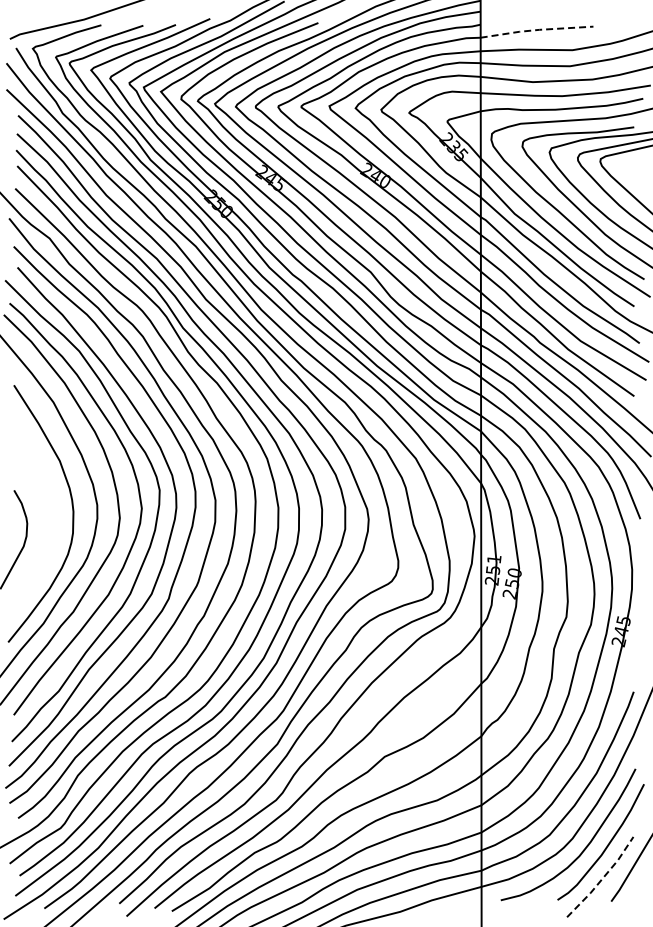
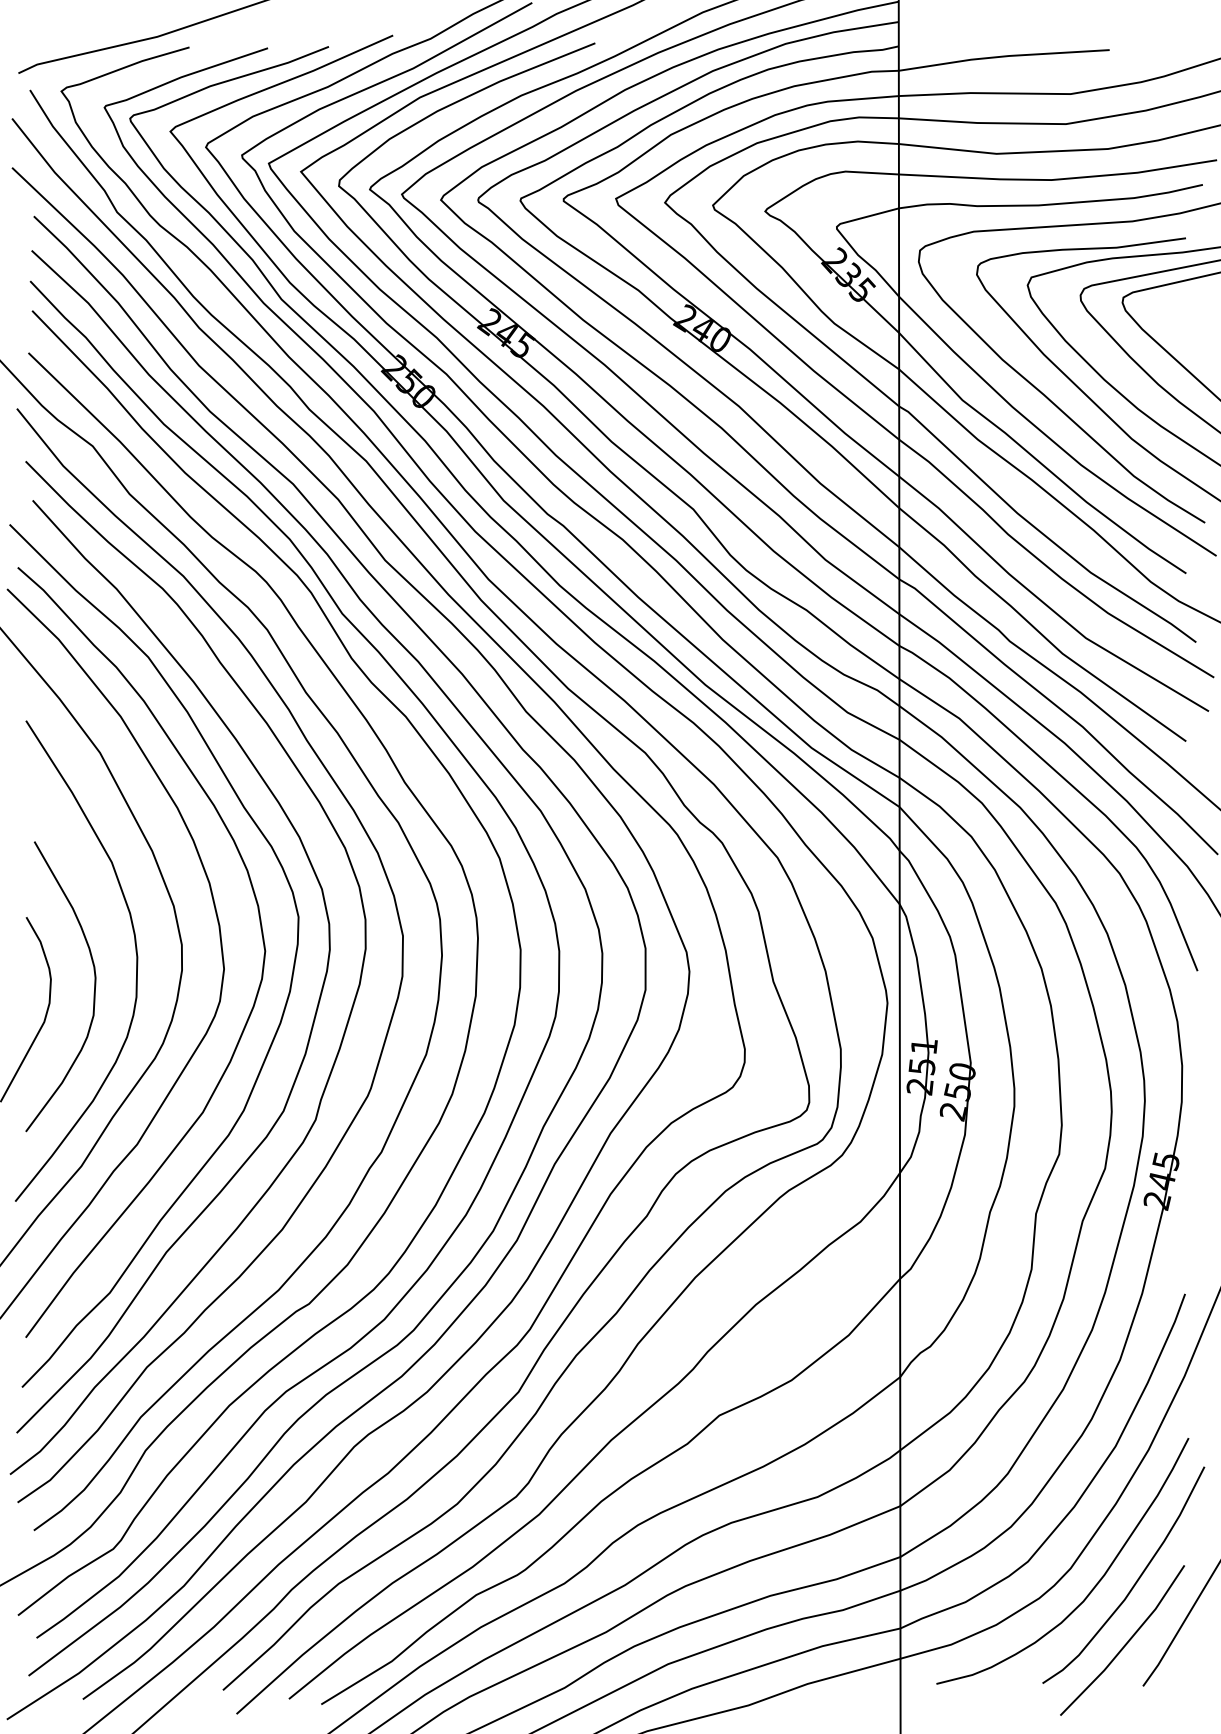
line: (536, 30) -> (1003, 57), dashed -> solid
curve: (49, 529) -> (92, 990), added
line: (602, 878) -> (1126, 1643), dashed -> solid

